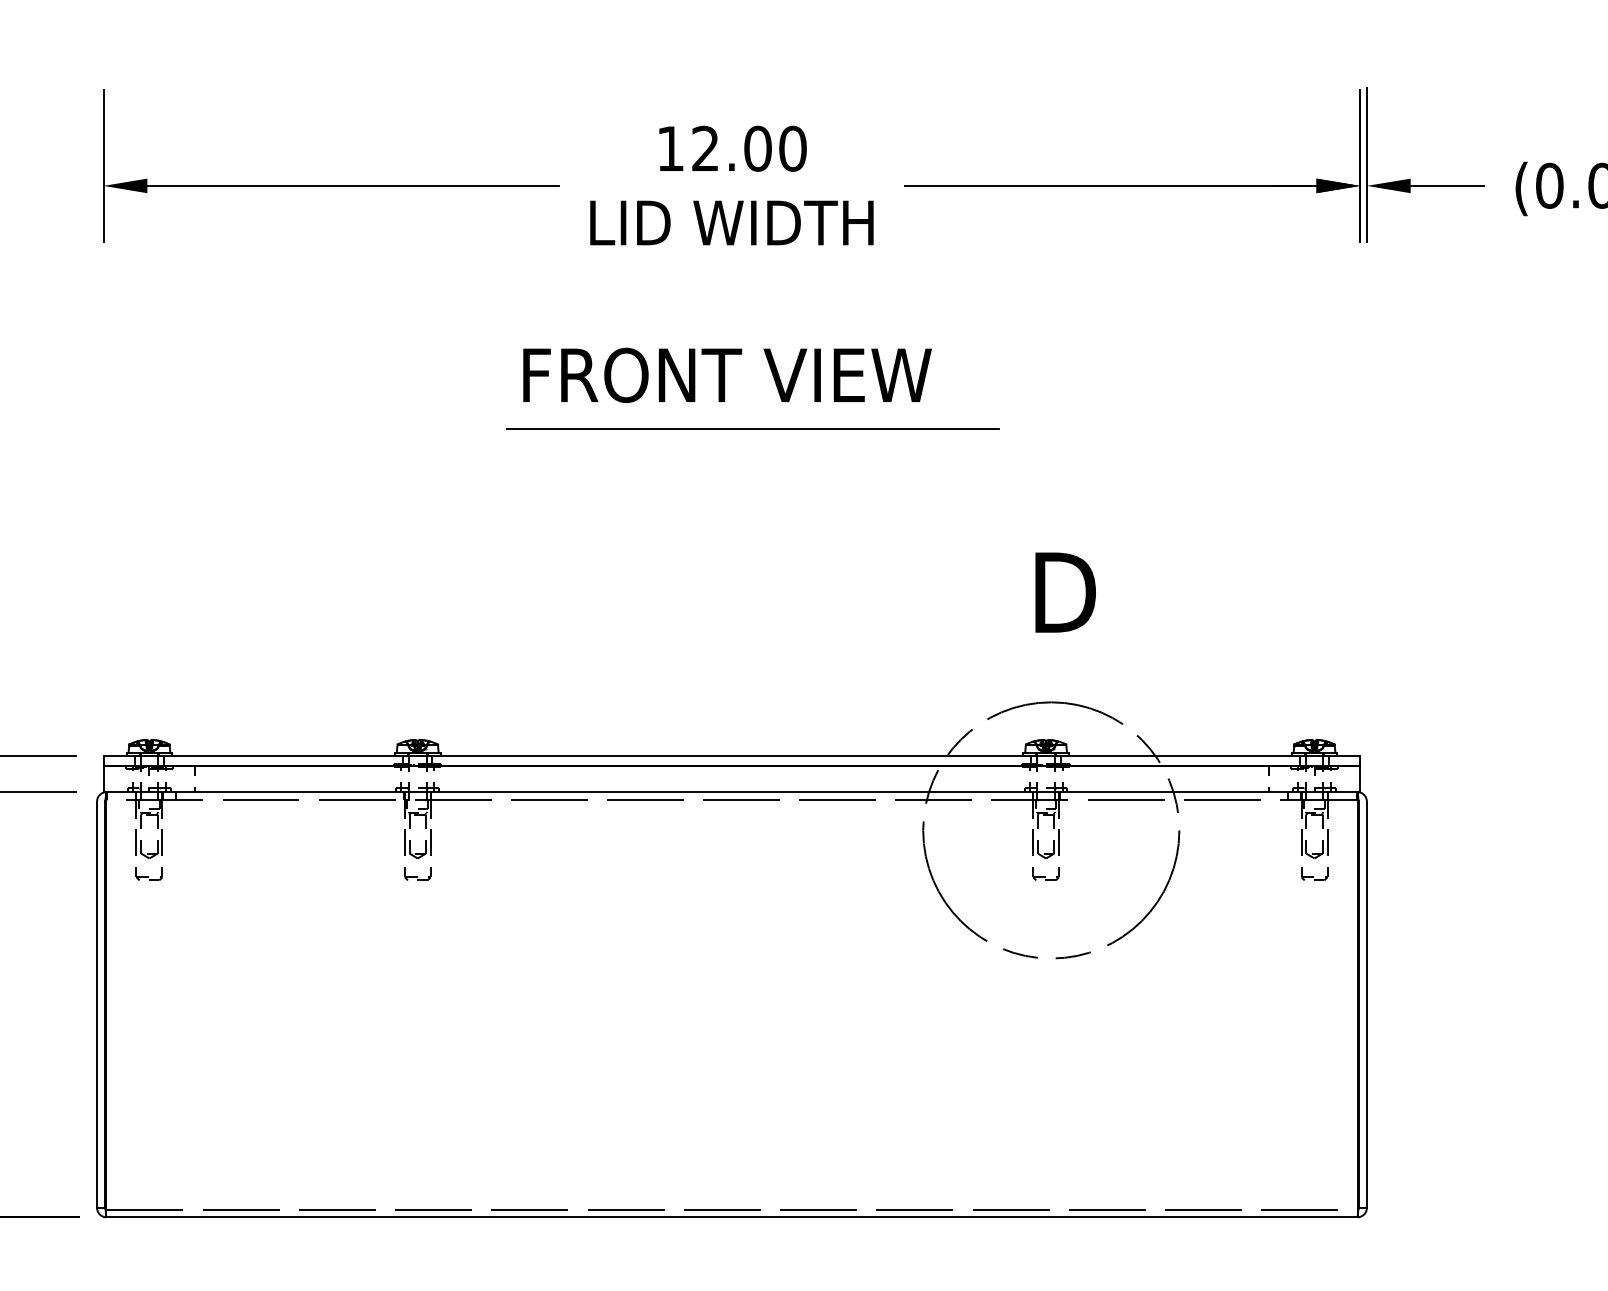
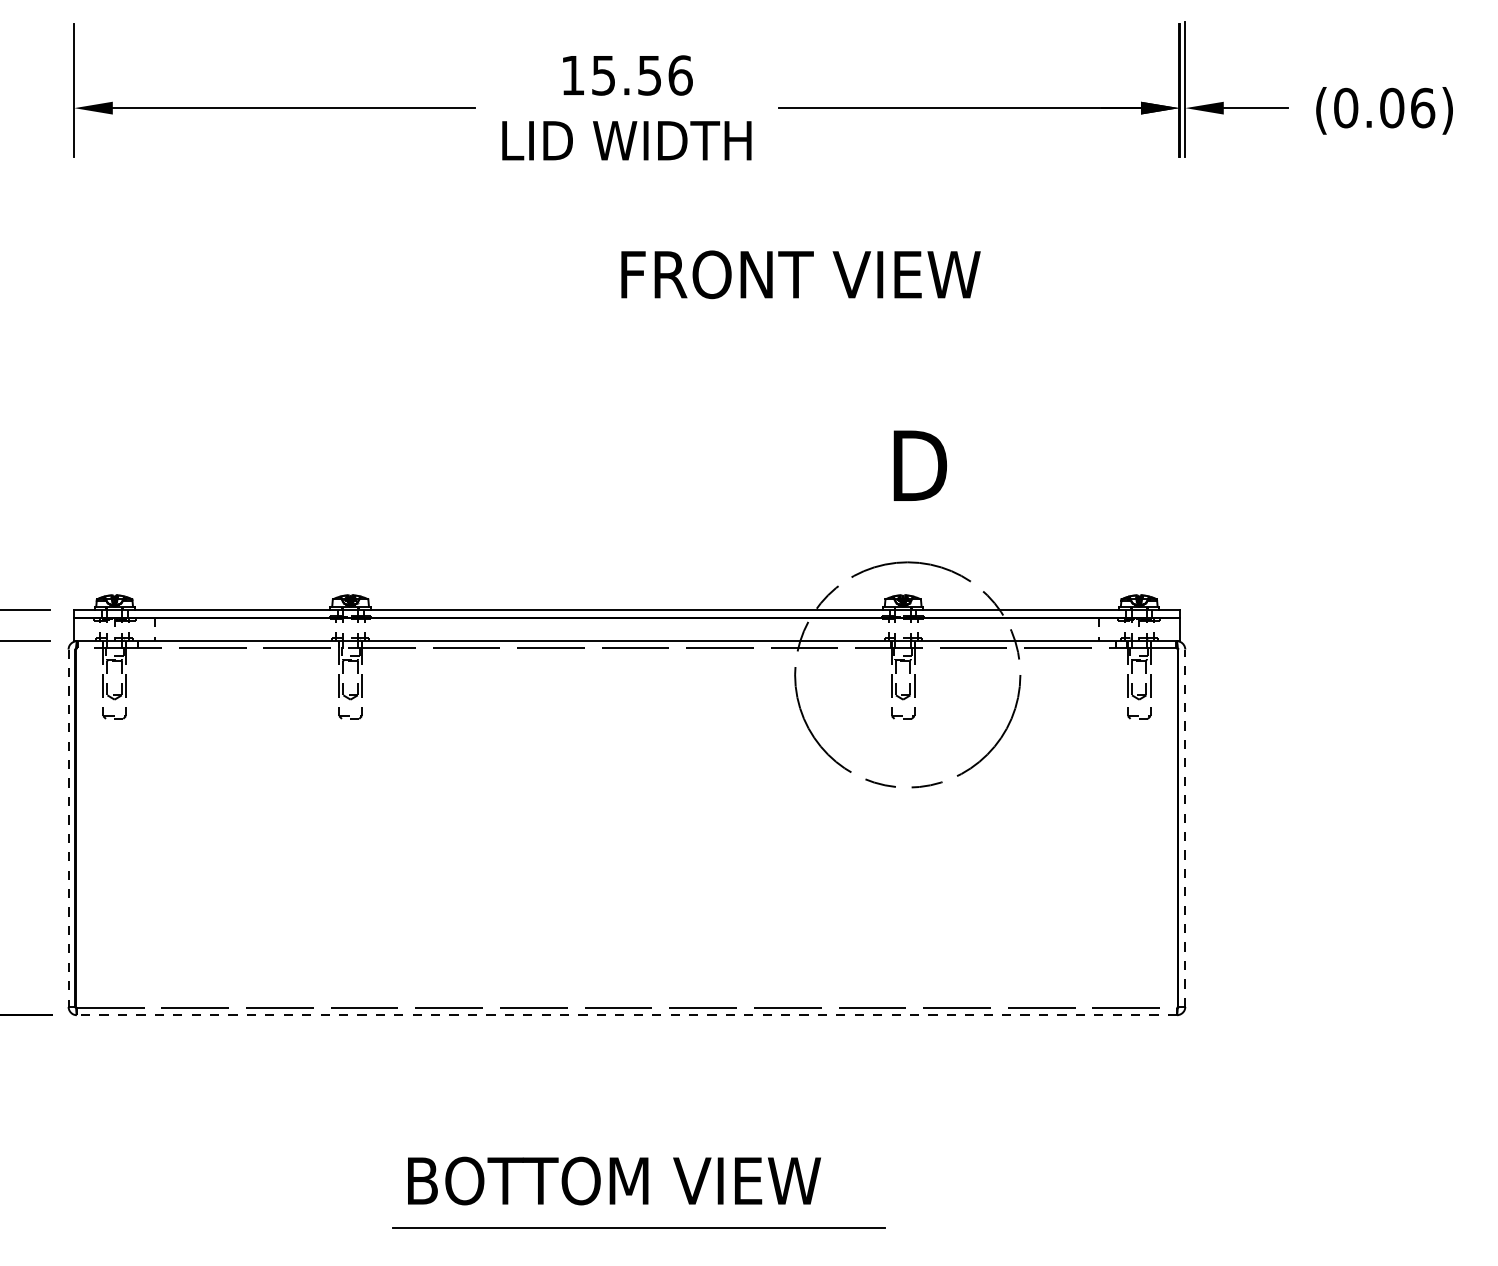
text: (749, 148) -> (642, 75), 12.00 -> 15.56
text: (726, 375) -> (800, 274), moved
line: (751, 428) -> (644, 321), removed
line: (96, 1005) -> (68, 828), solid -> dashed
line: (1367, 1005) -> (1185, 828), solid -> dashed
line: (731, 1217) -> (626, 1015), solid -> dashed

